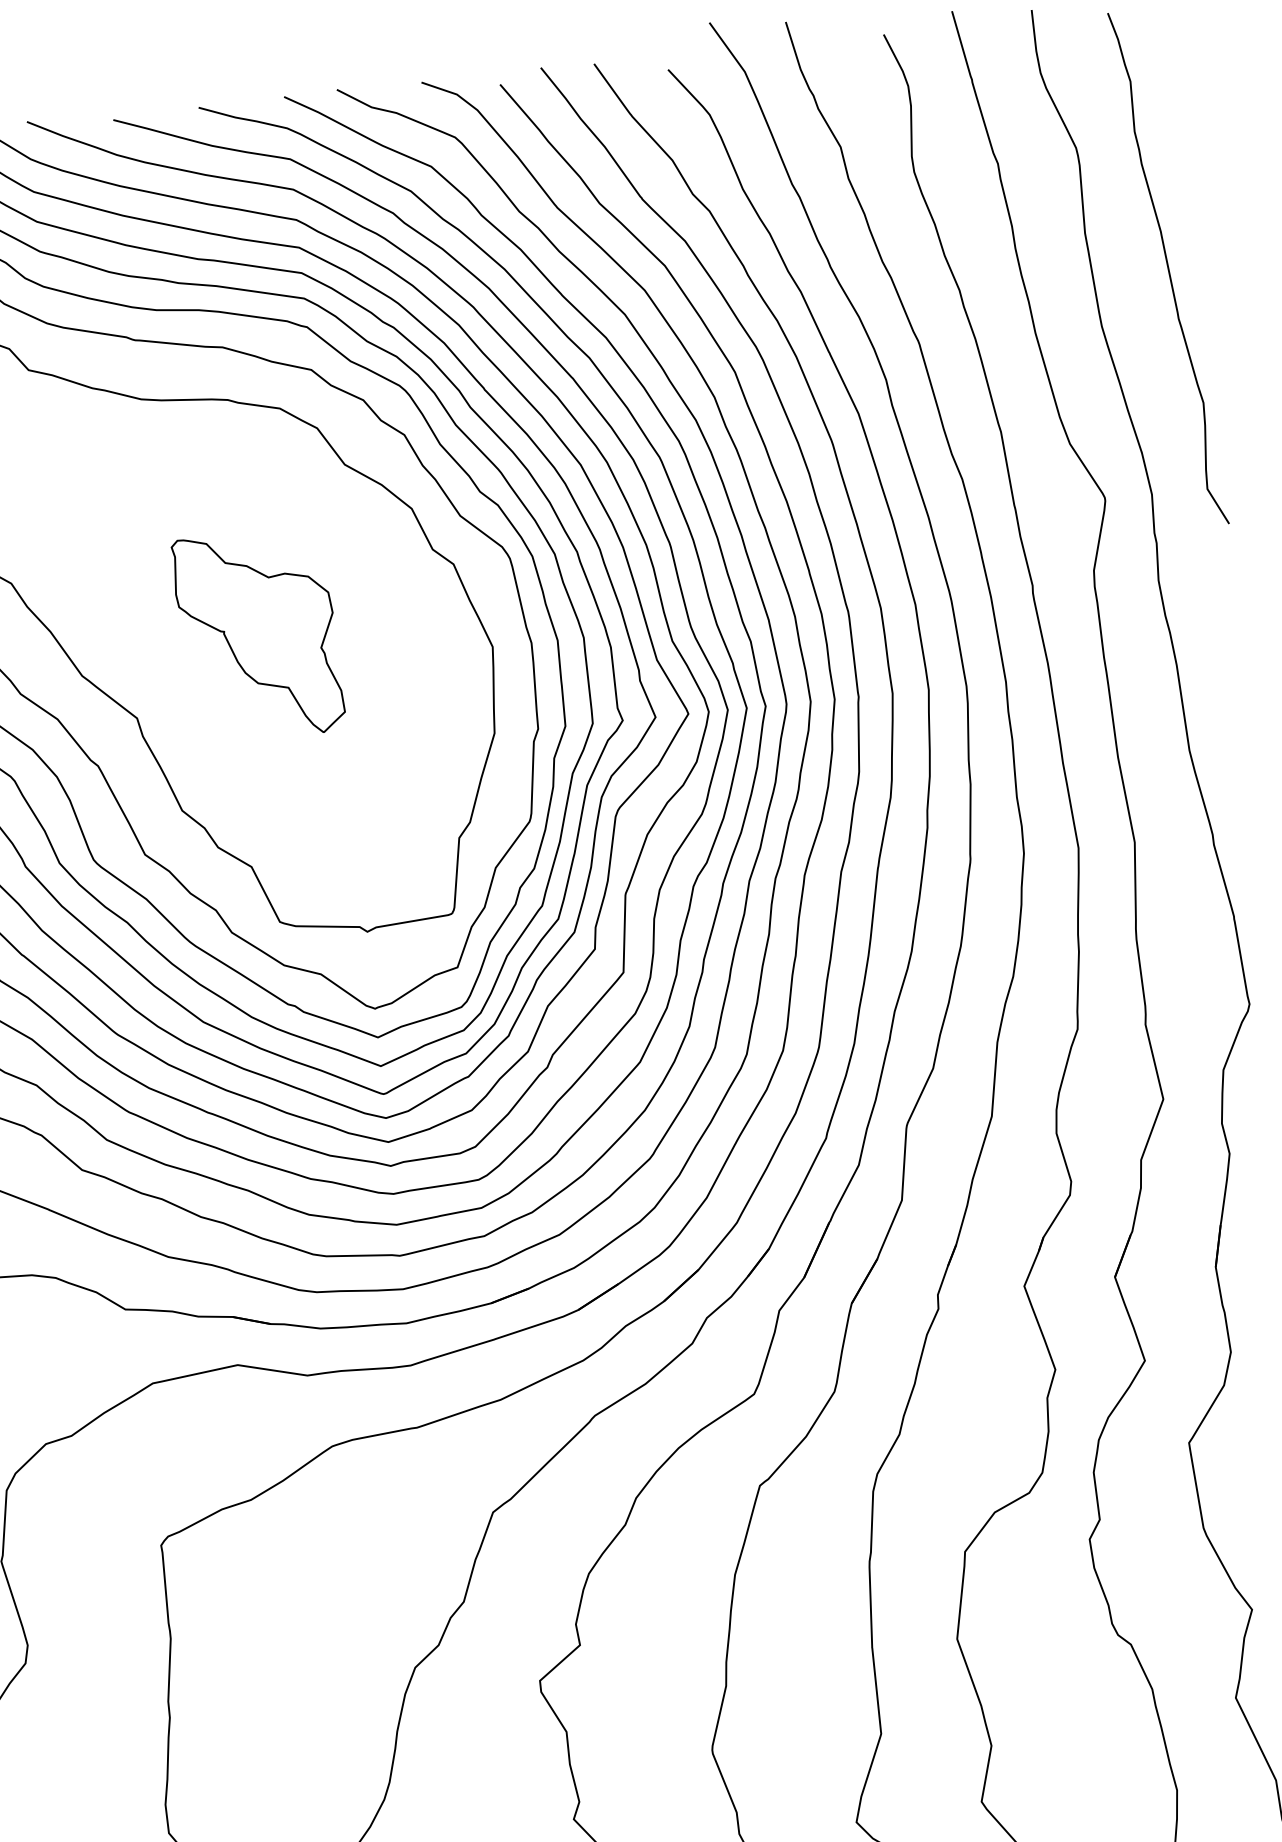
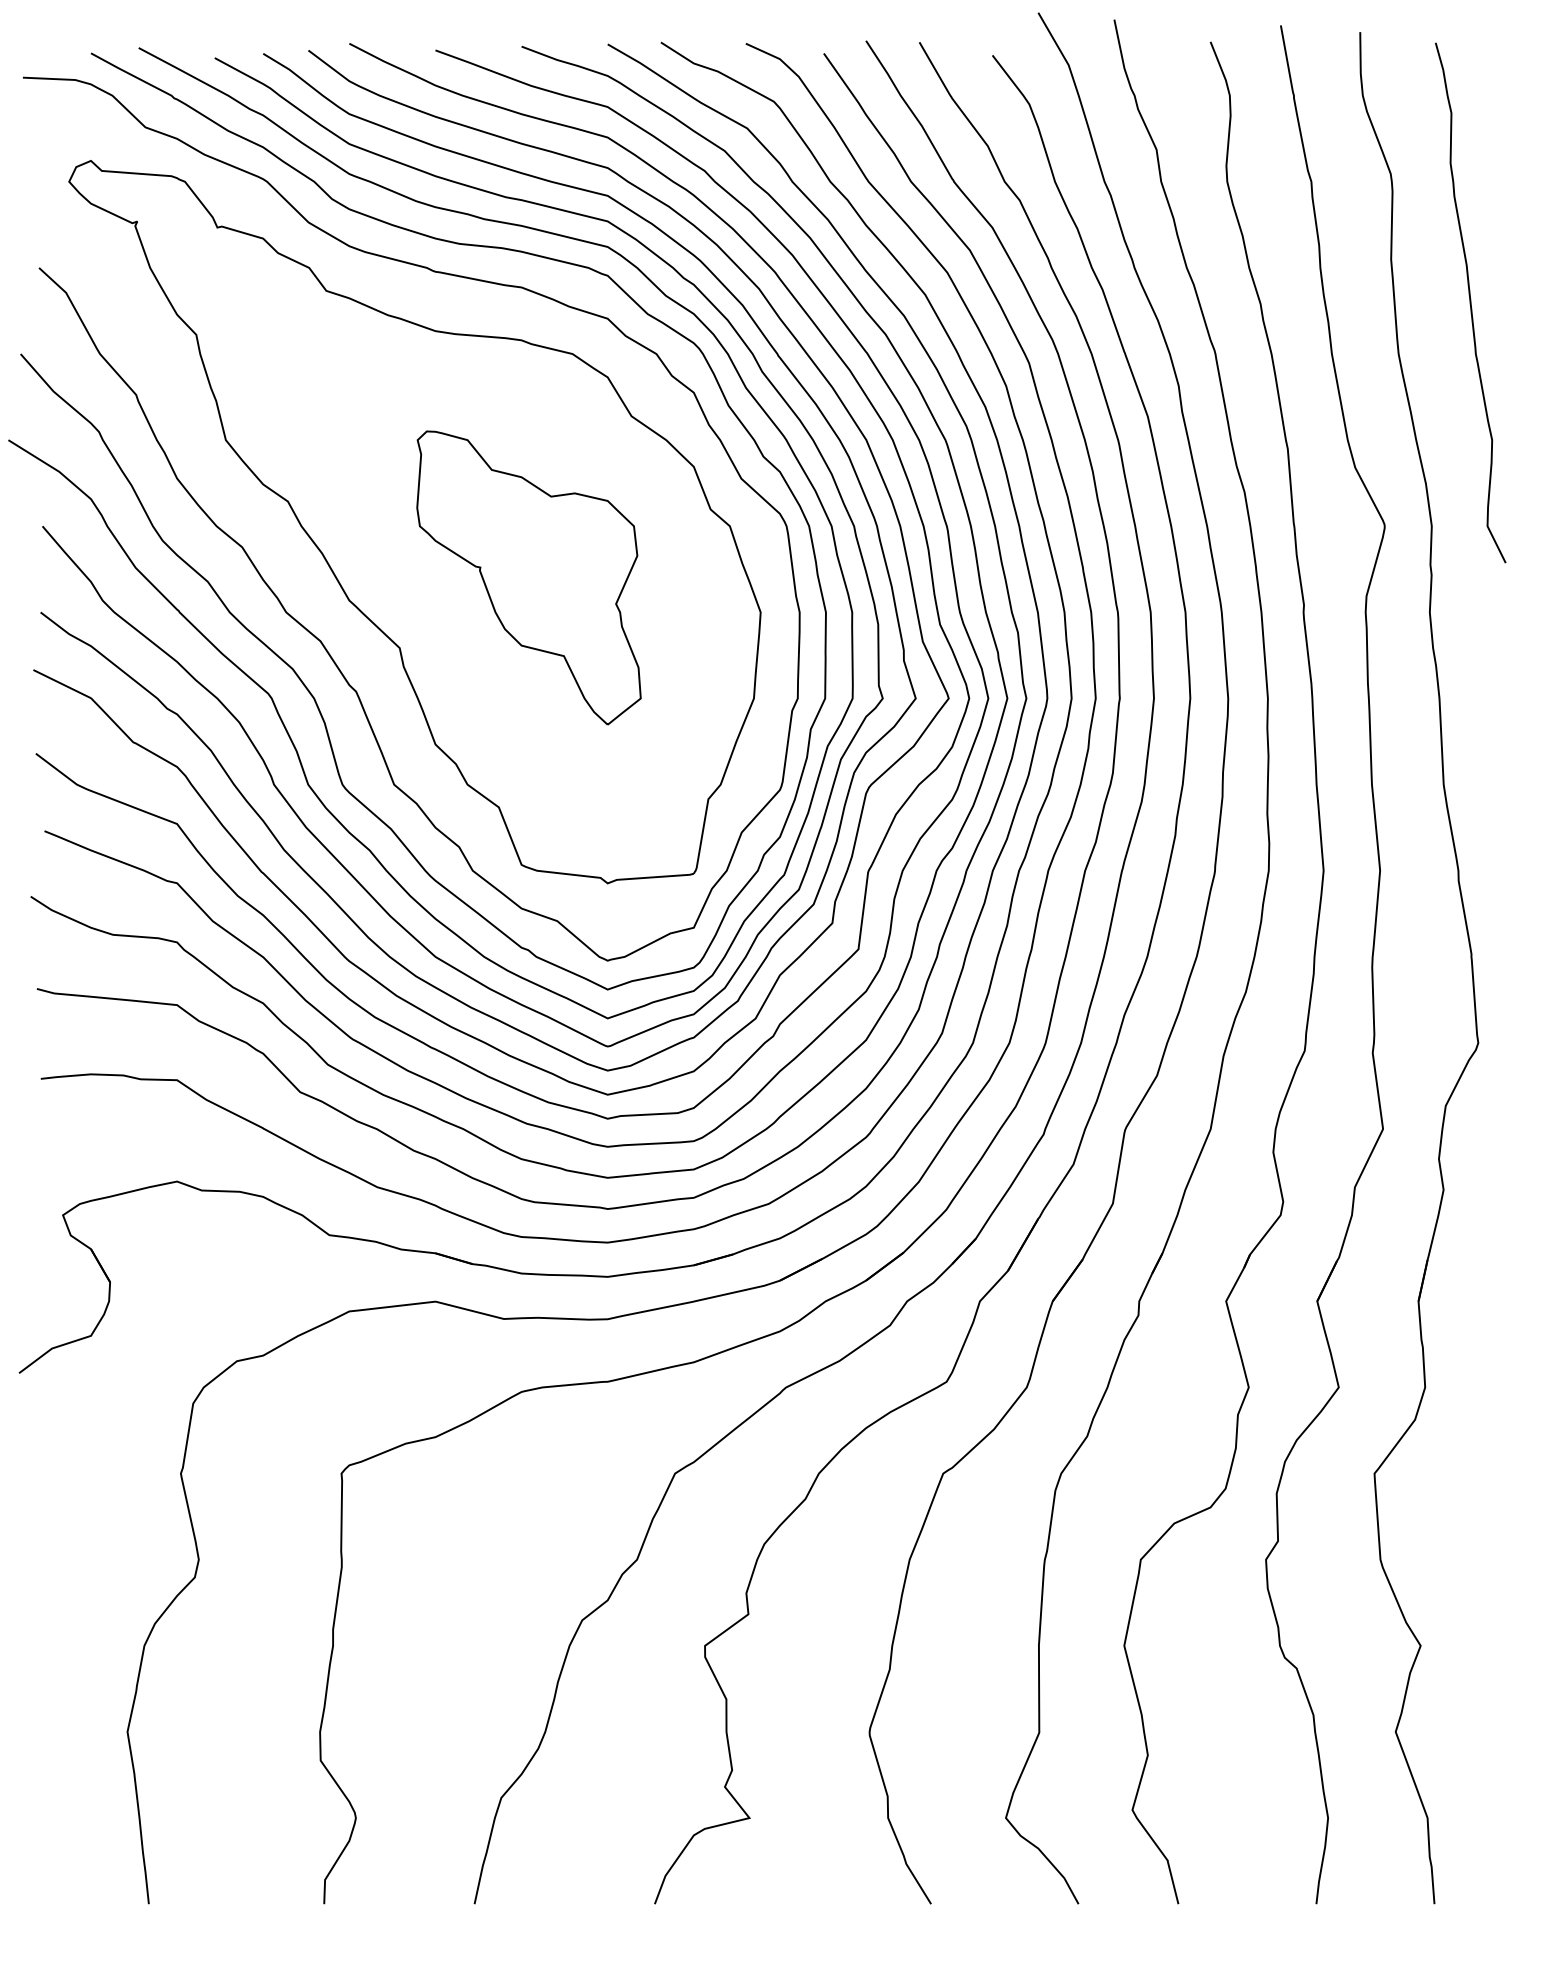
part: (258, 635) -> (528, 577), size x1.43

